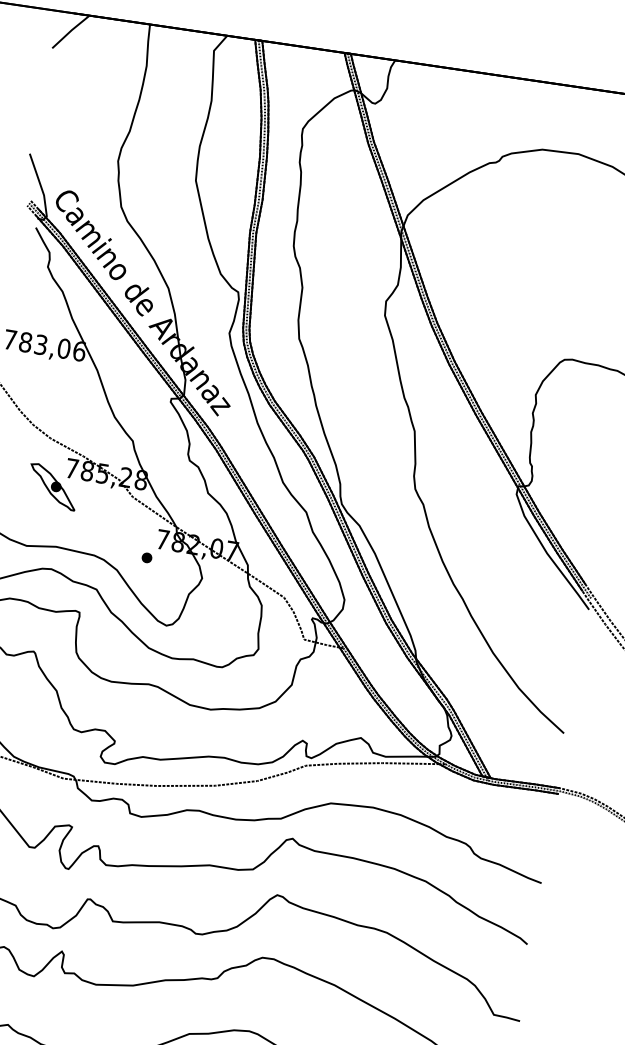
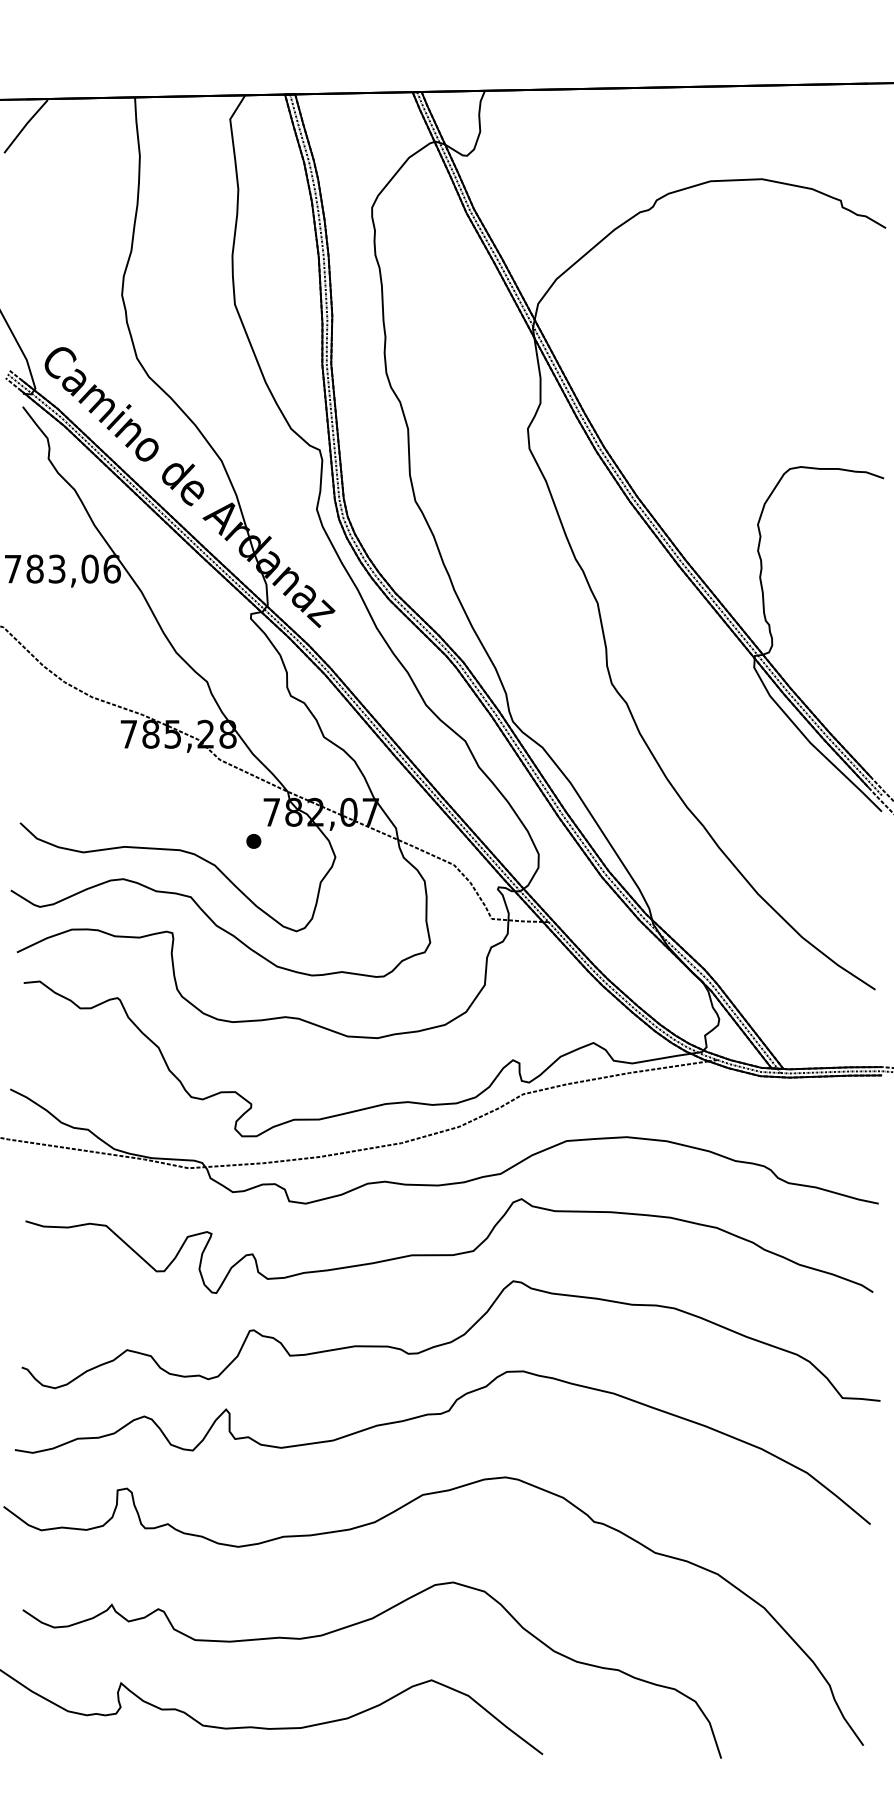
part: (53, 486) -> (106, 763), removed

